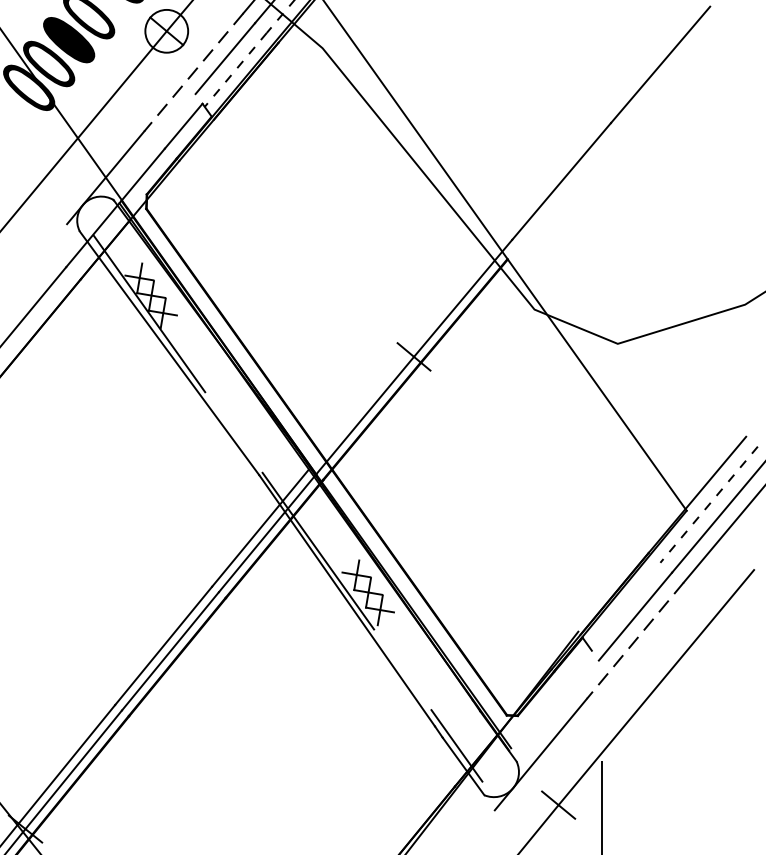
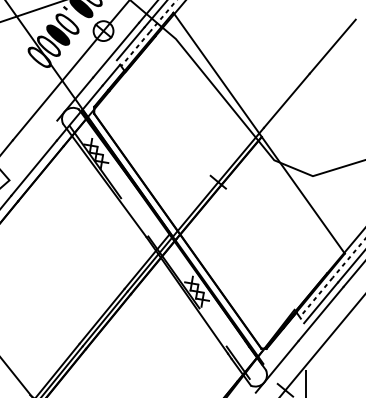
line: (194, 73) -> (116, 50), dashed -> solid
line: (623, 605) -> (315, 297), added
line: (634, 641) -> (320, 314), dashed -> solid

